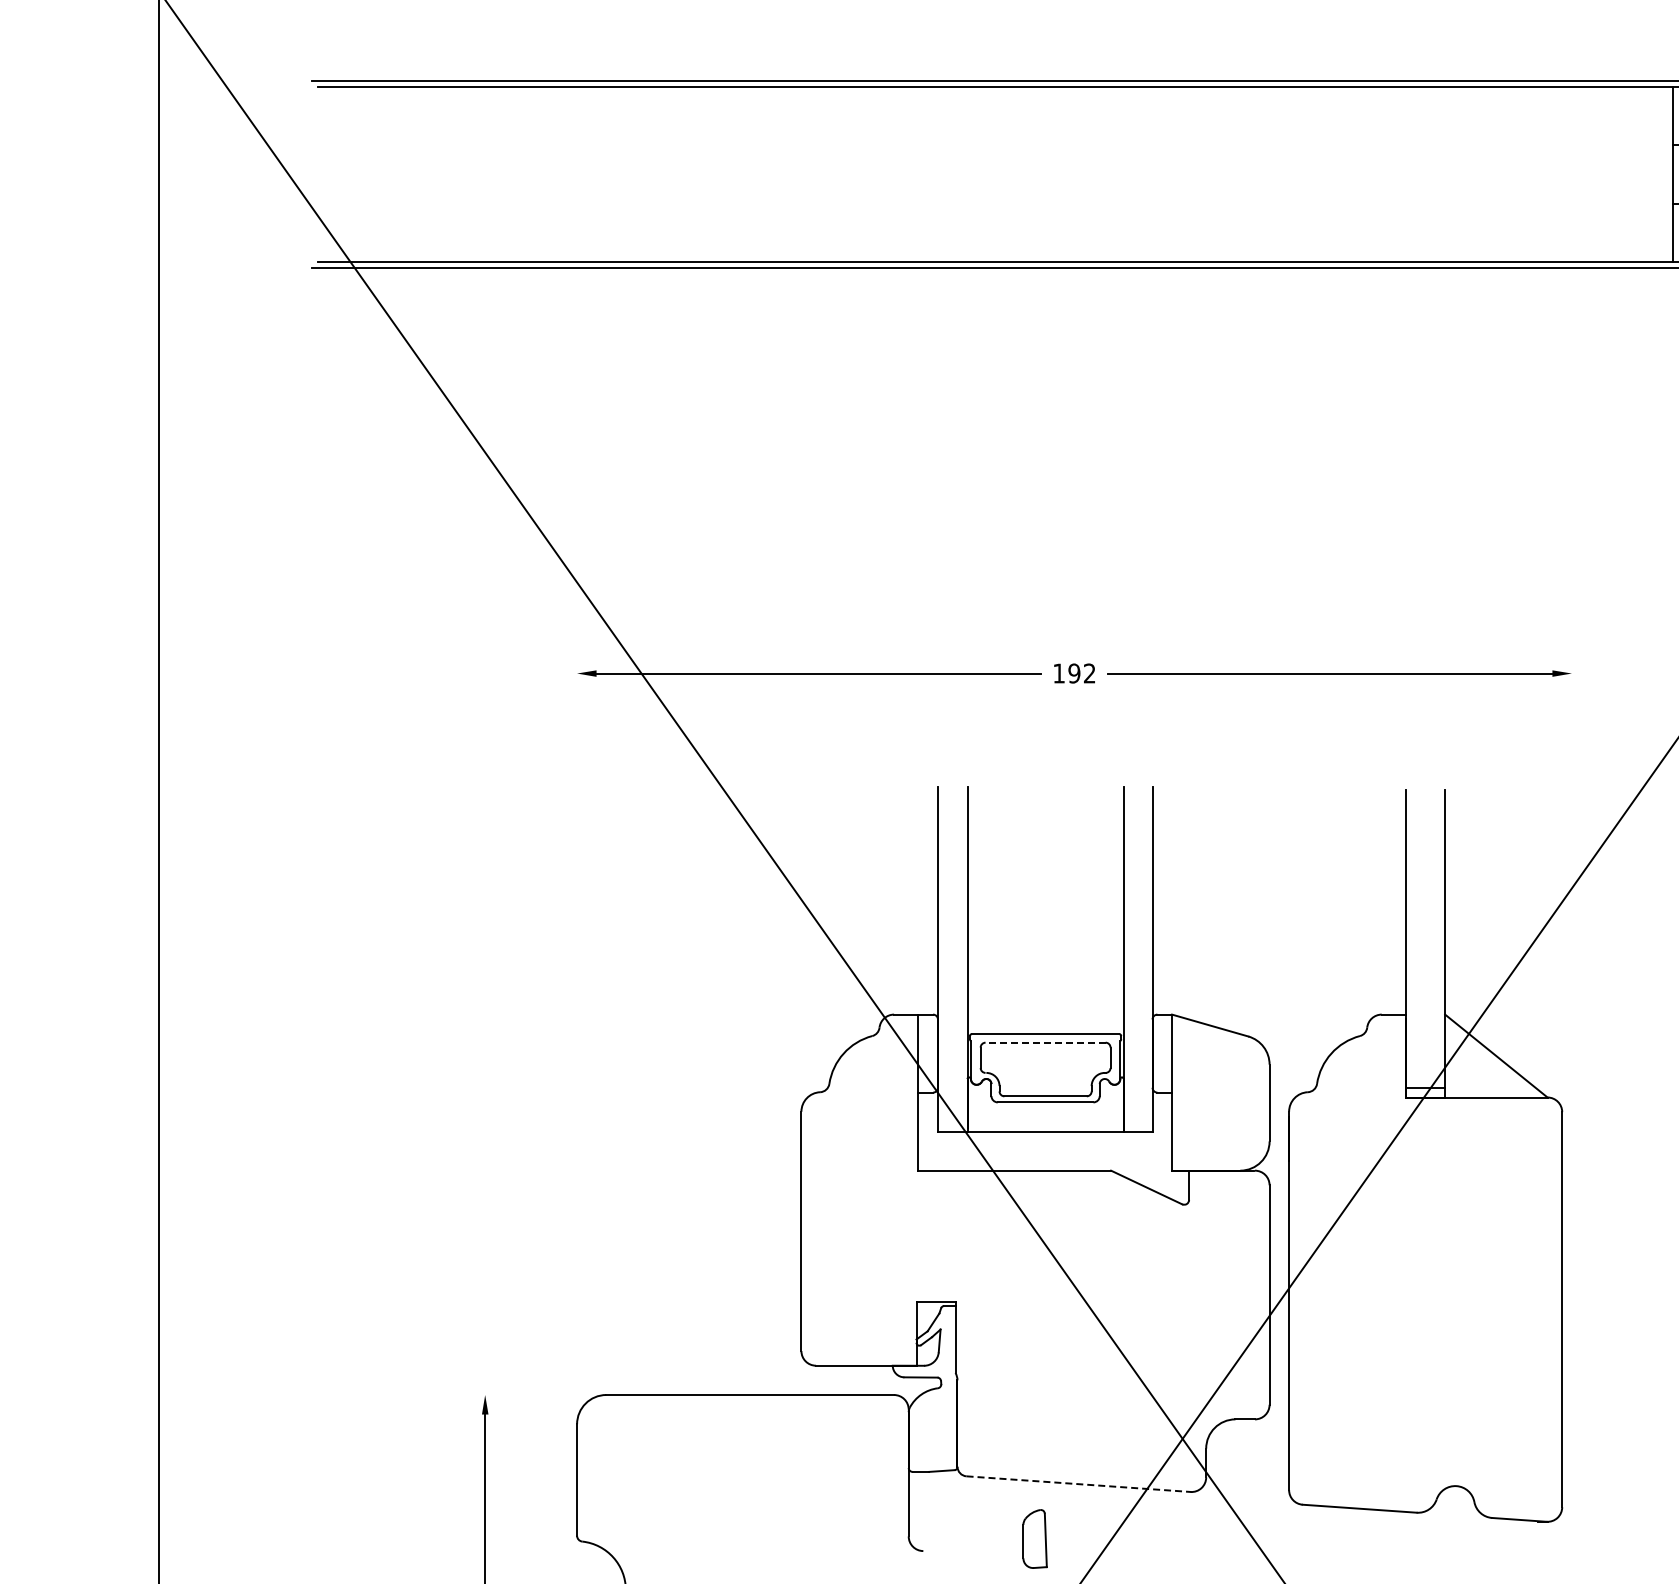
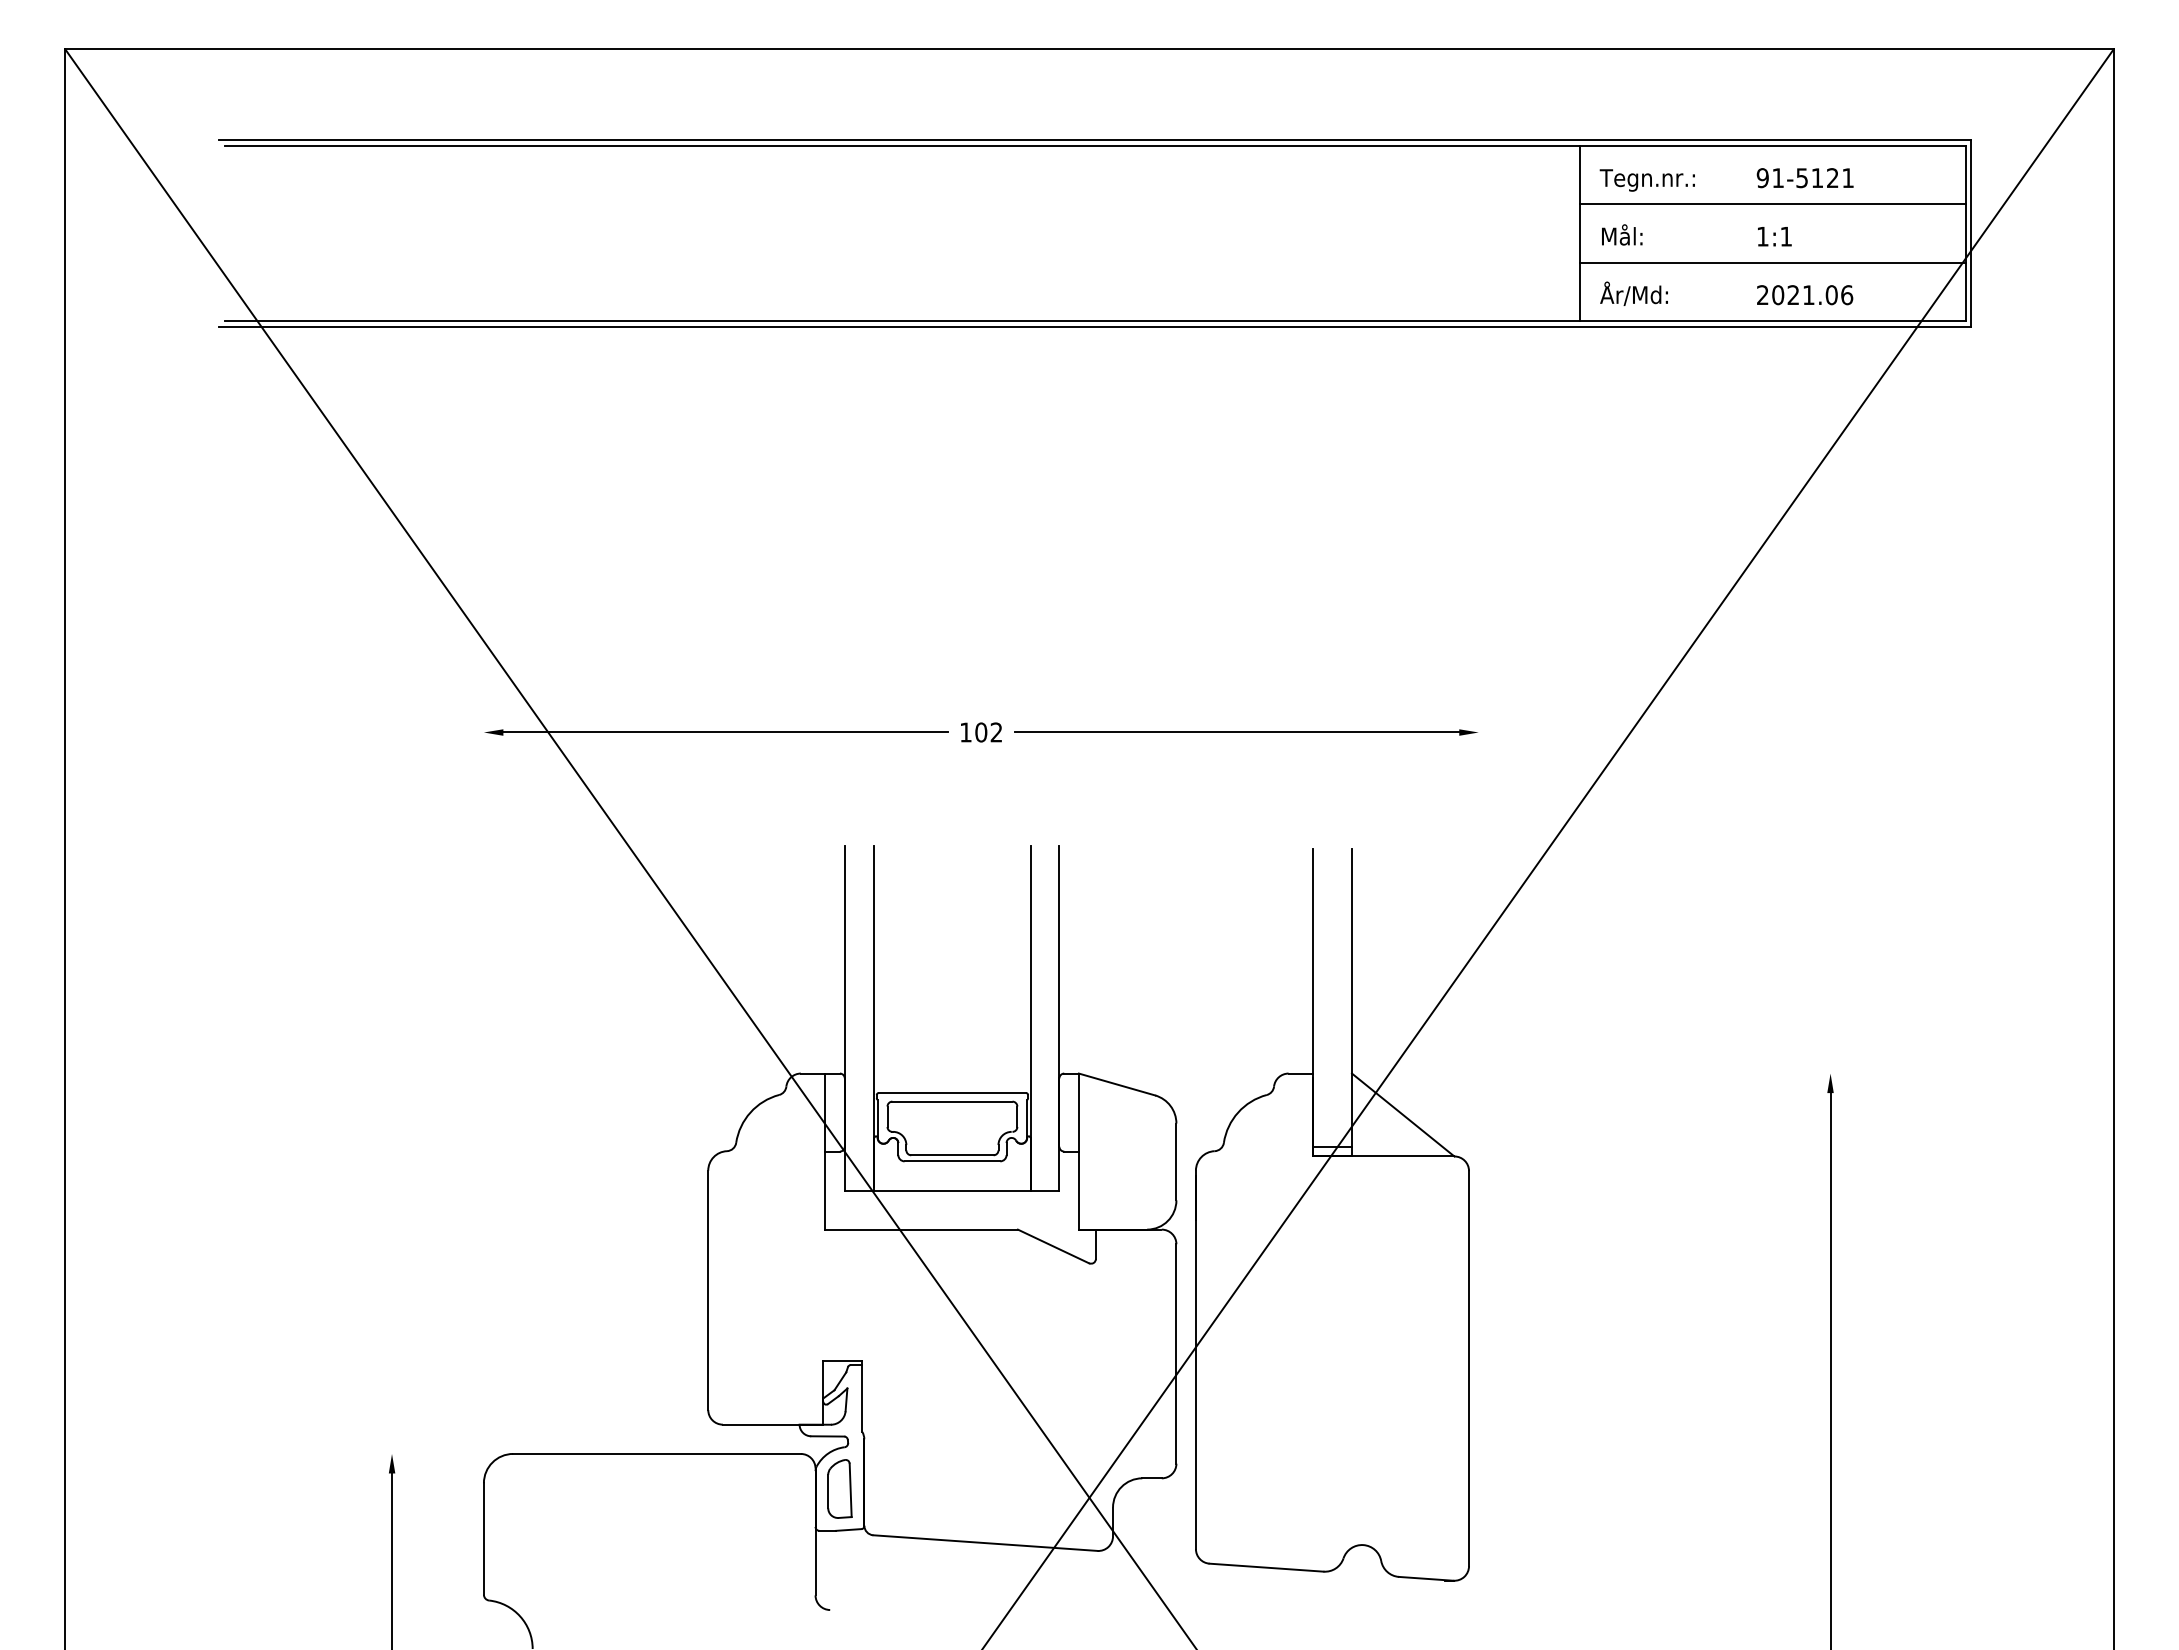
text: (1074, 673) -> (981, 732), 192 -> 102
line: (1044, 1042) -> (951, 1101), dashed -> solid
line: (1078, 1484) -> (985, 1543), dashed -> solid
part: (1034, 1538) -> (839, 1488), moved

